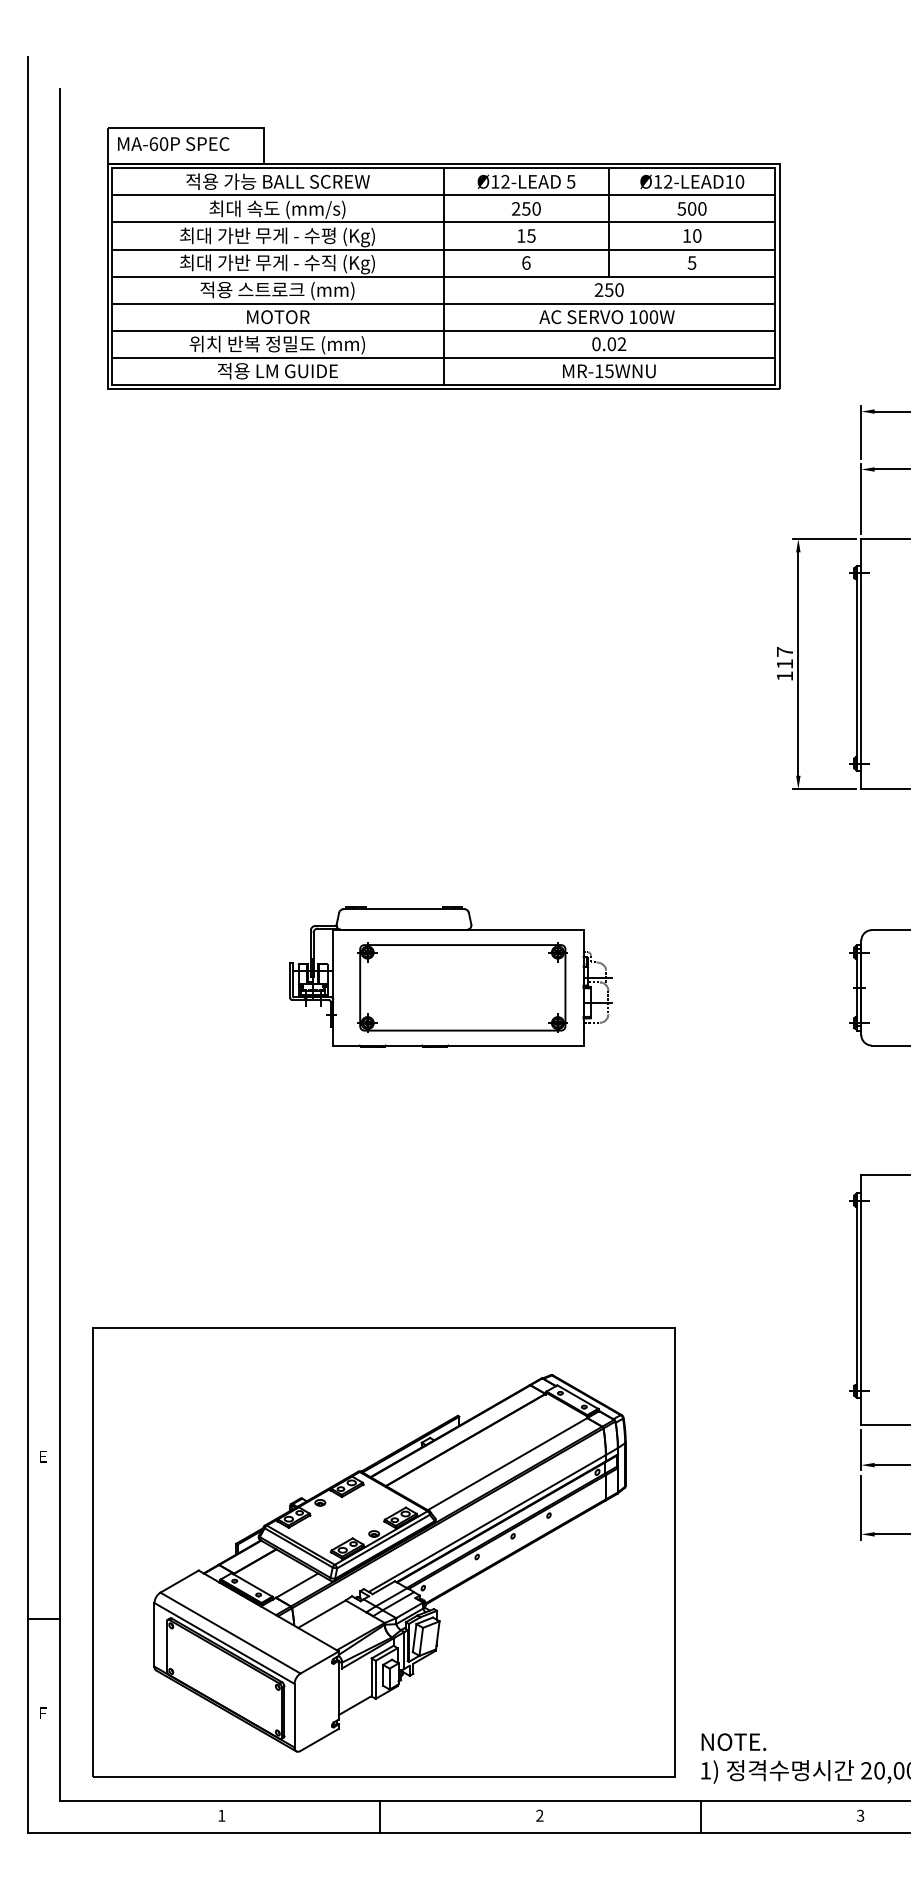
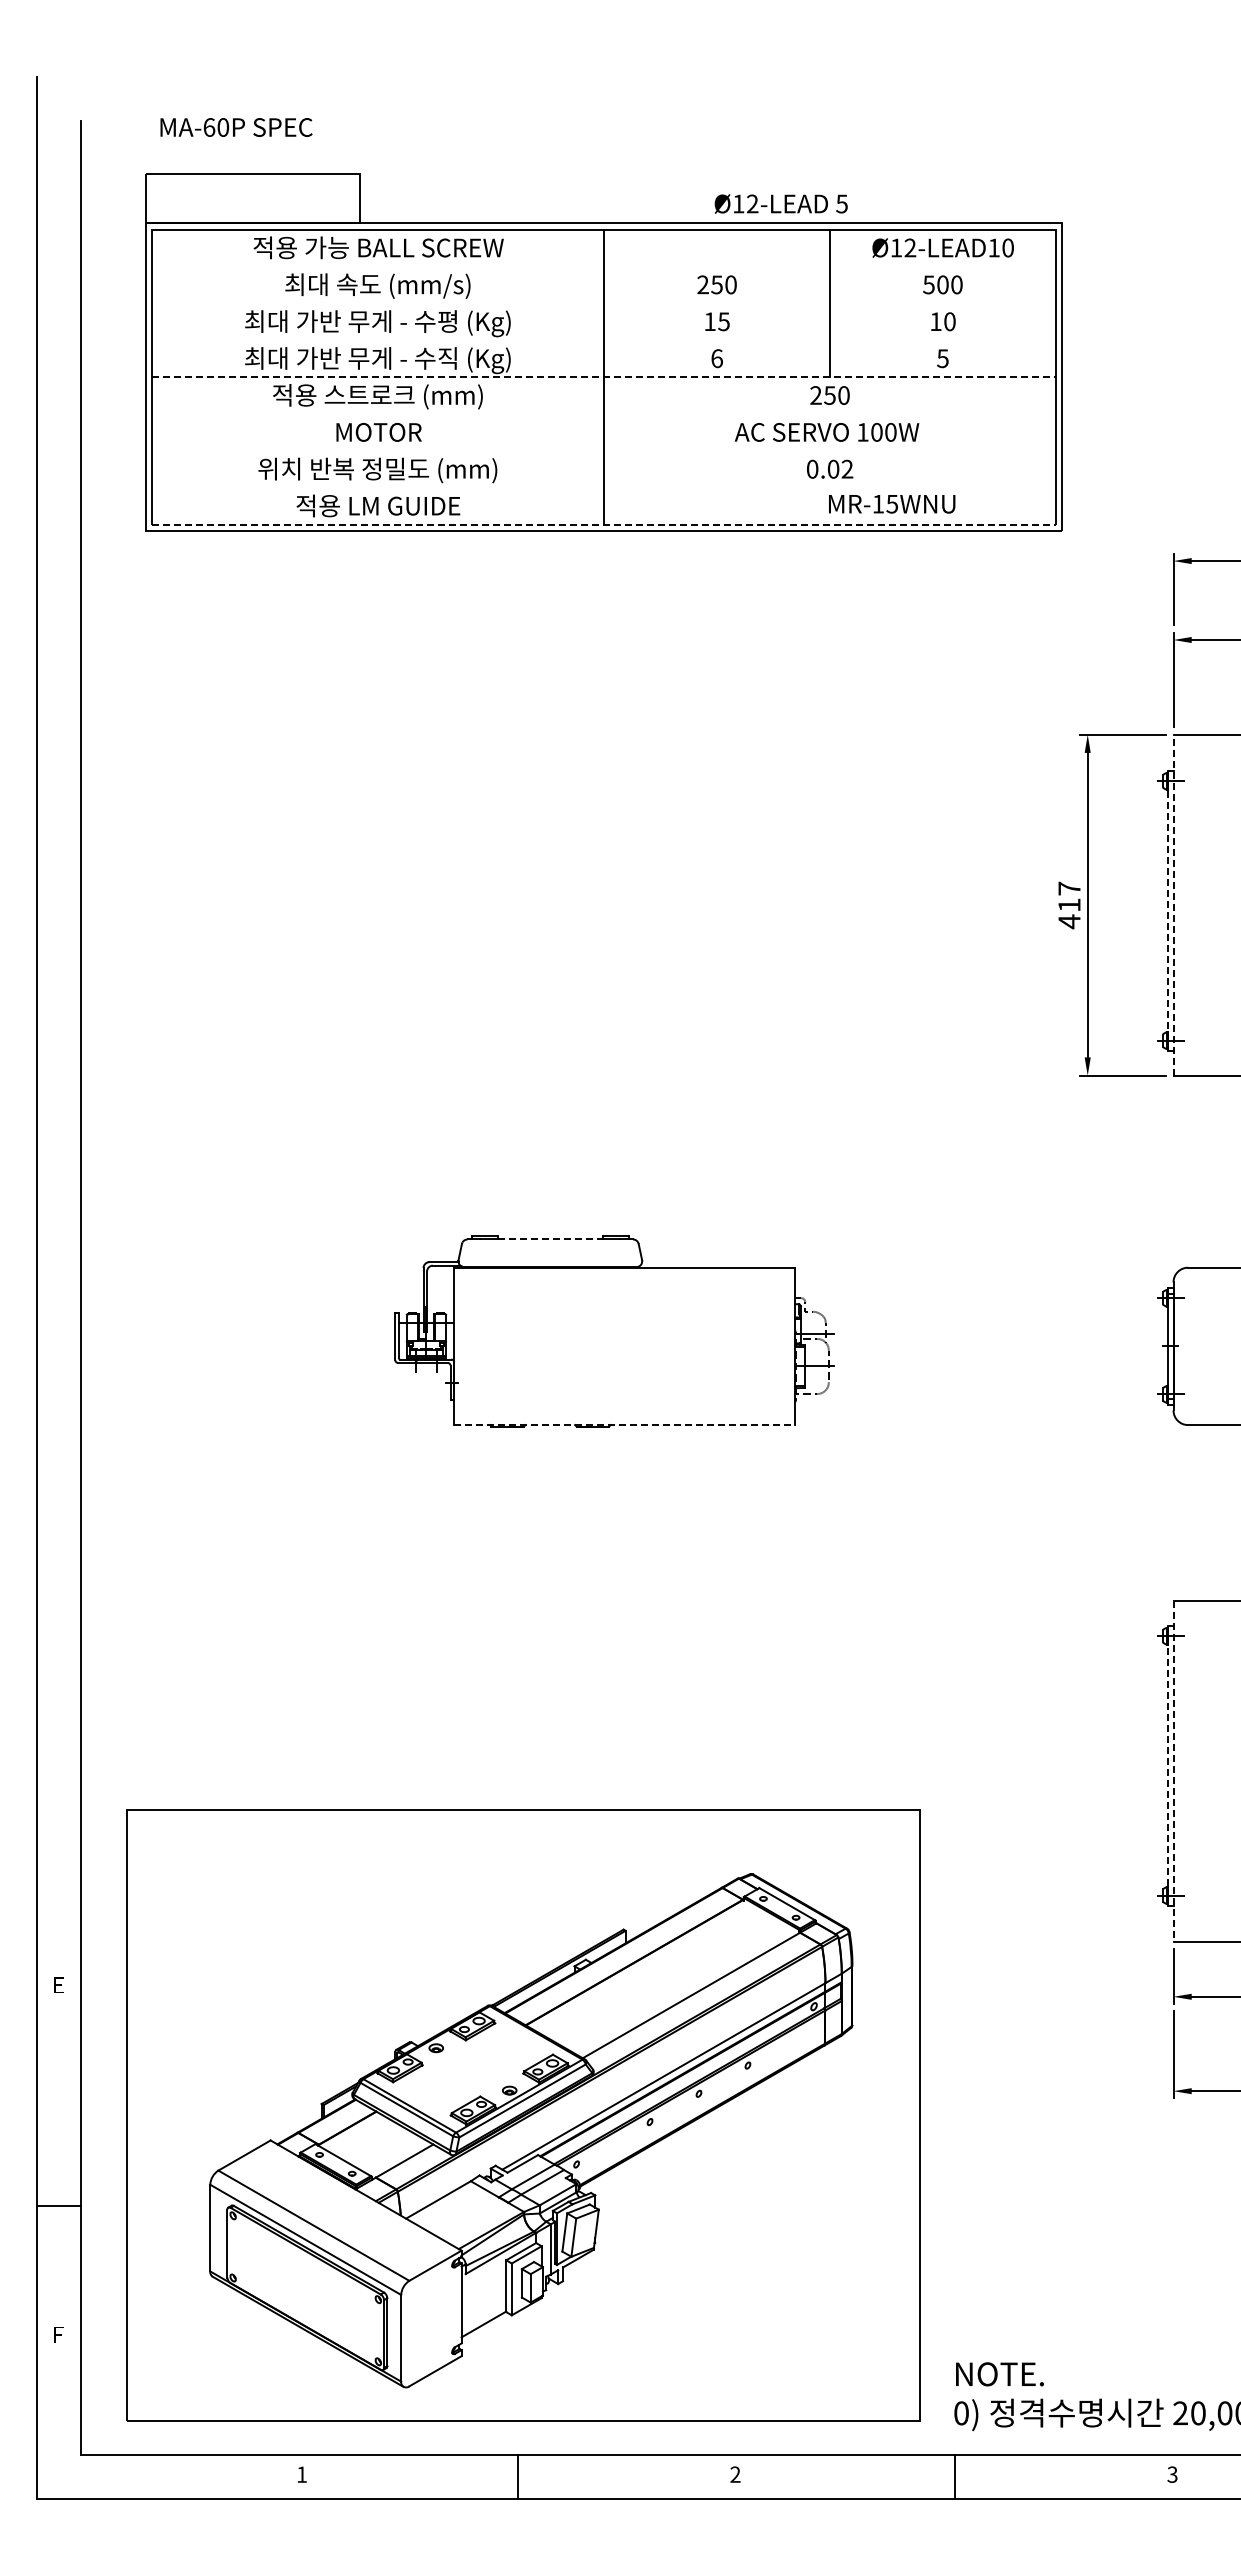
text: (173, 144) -> (236, 127), moved
text: (525, 181) -> (780, 203), moved
line: (443, 195) -> (603, 266), removed
line: (443, 222) -> (603, 303), removed
line: (443, 249) -> (603, 340), removed
line: (443, 276) -> (604, 377), solid -> dashed
line: (443, 303) -> (603, 413), removed
line: (443, 330) -> (603, 450), removed
line: (443, 357) -> (603, 487), removed
text: (609, 371) -> (892, 504), moved
line: (443, 384) -> (604, 524), solid -> dashed
line: (861, 663) -> (1173, 904), solid -> dashed
line: (856, 668) -> (1167, 911), solid -> dashed
text: (784, 676) -> (1069, 921), 117 -> 417
line: (404, 909) -> (550, 1239), solid -> dashed
part: (462, 987) -> (630, 1346), removed
line: (459, 1045) -> (625, 1425), solid -> dashed
line: (856, 1295) -> (1167, 1765), solid -> dashed
line: (861, 1300) -> (1173, 1772), solid -> dashed
text: (705, 1770) -> (961, 2413), 1) -> 0)

